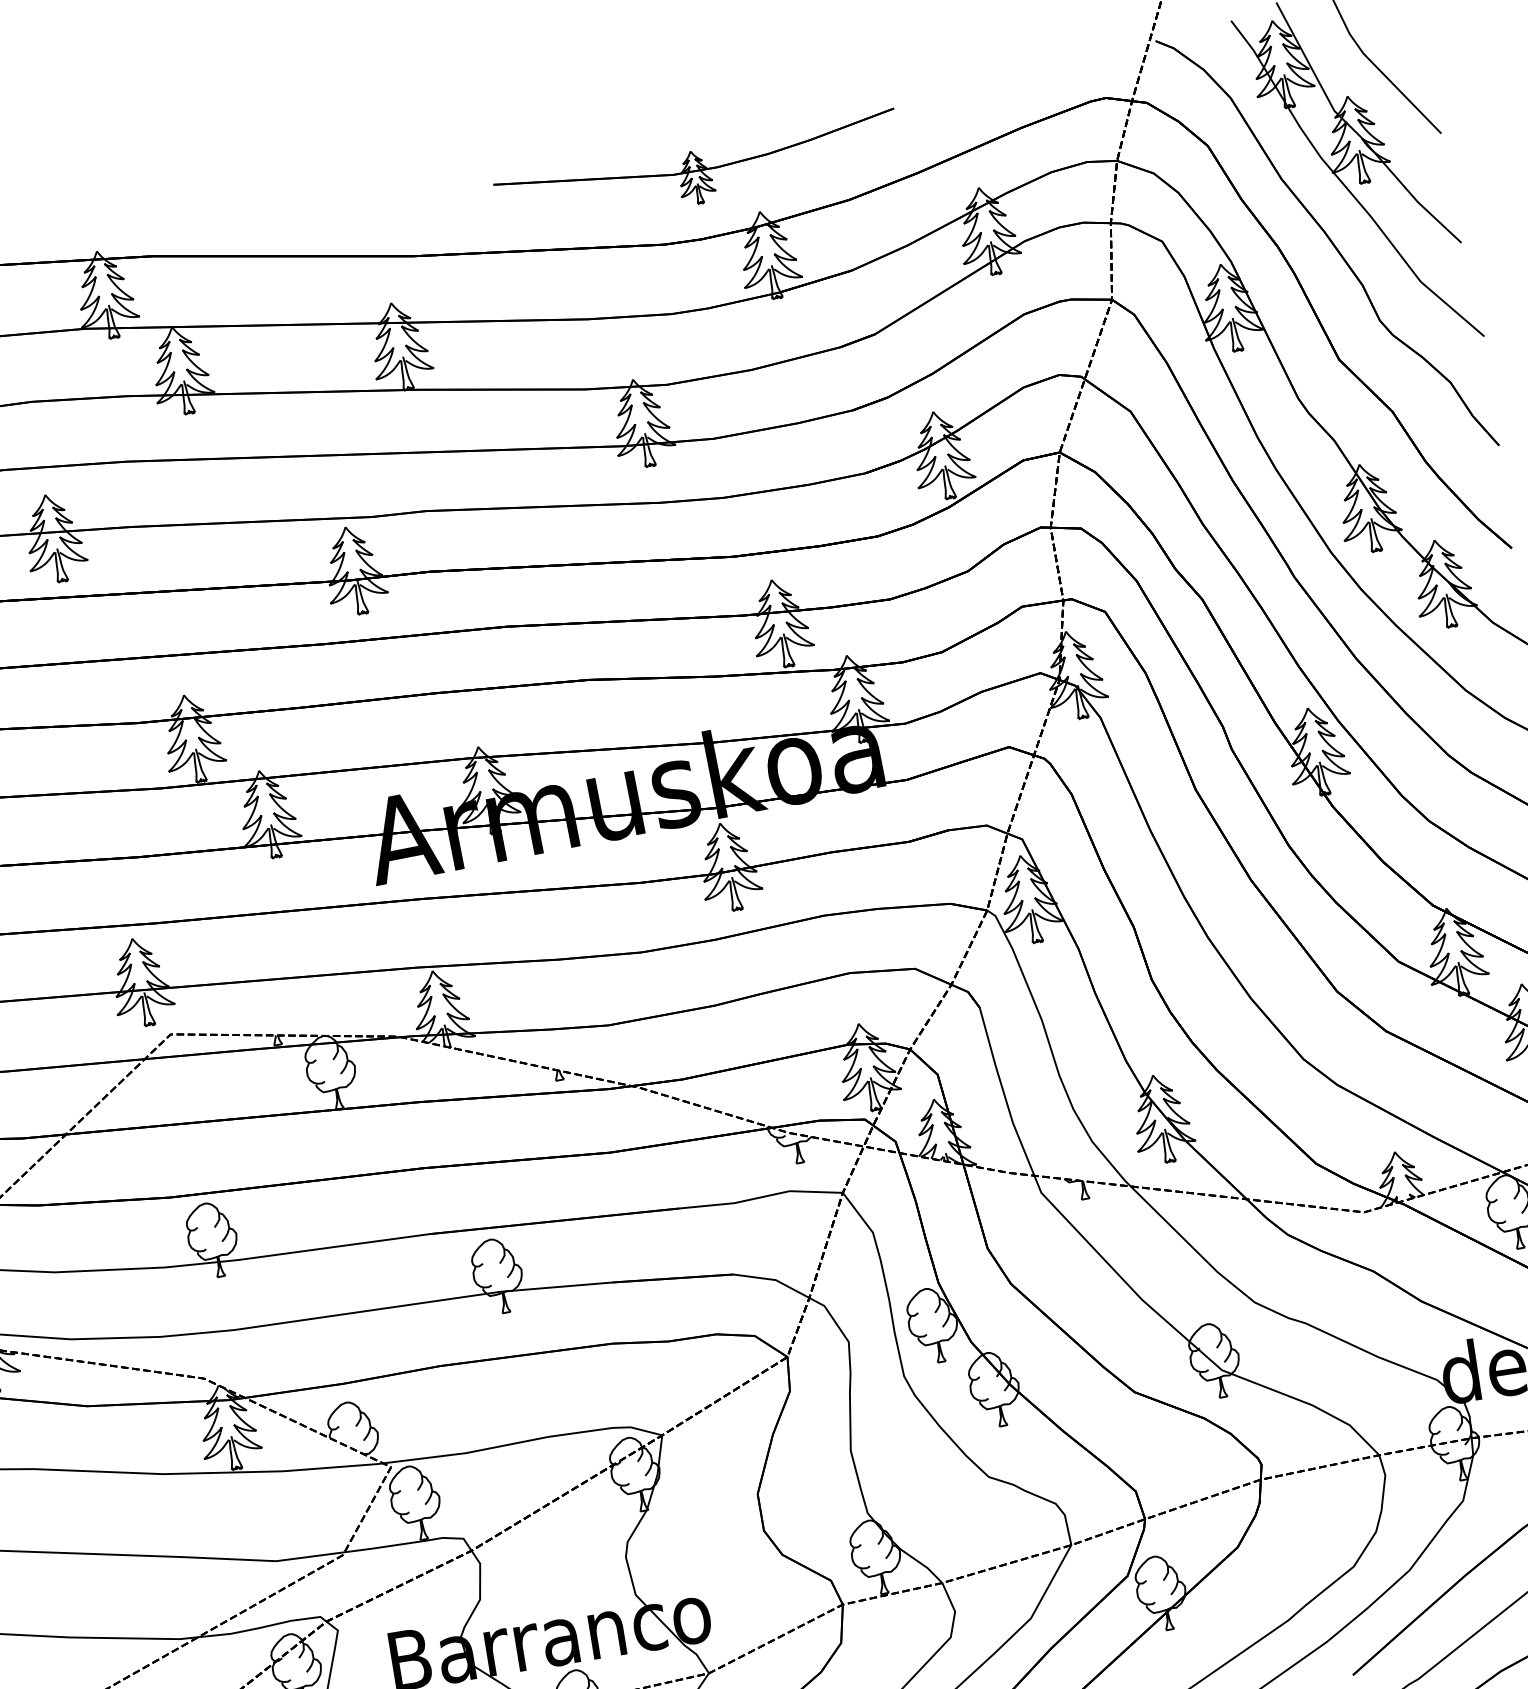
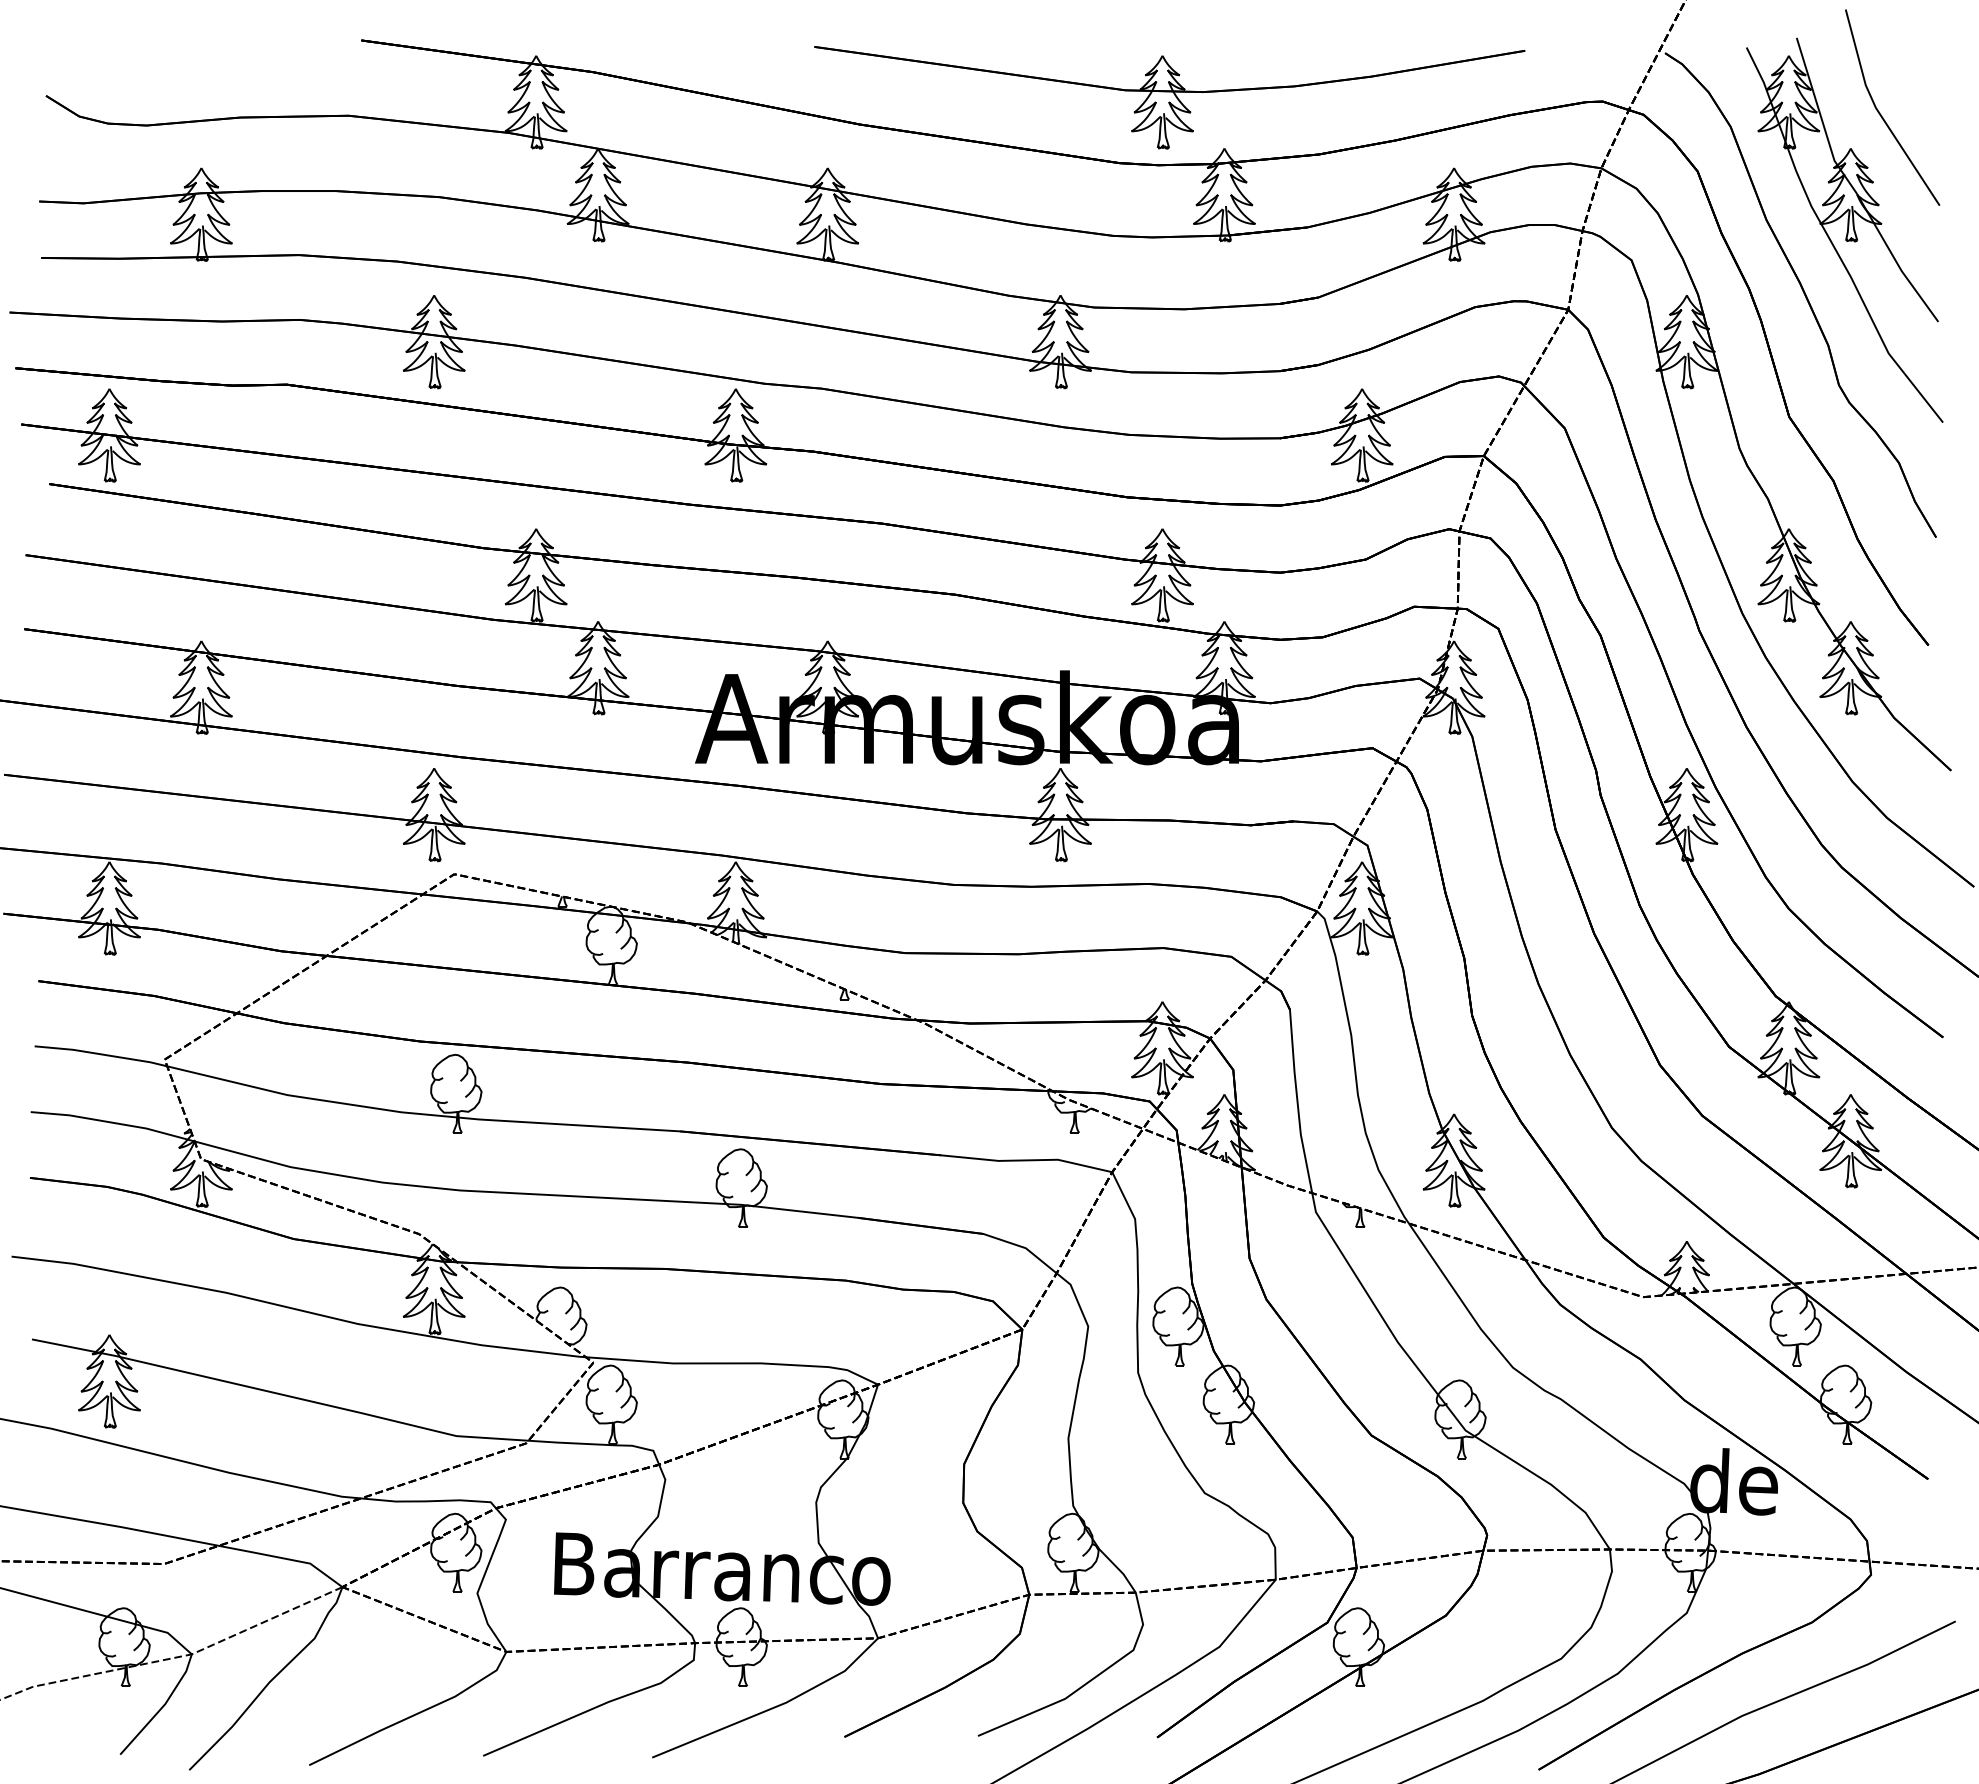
part: (698, 173) -> (1169, 97), size x1.67

